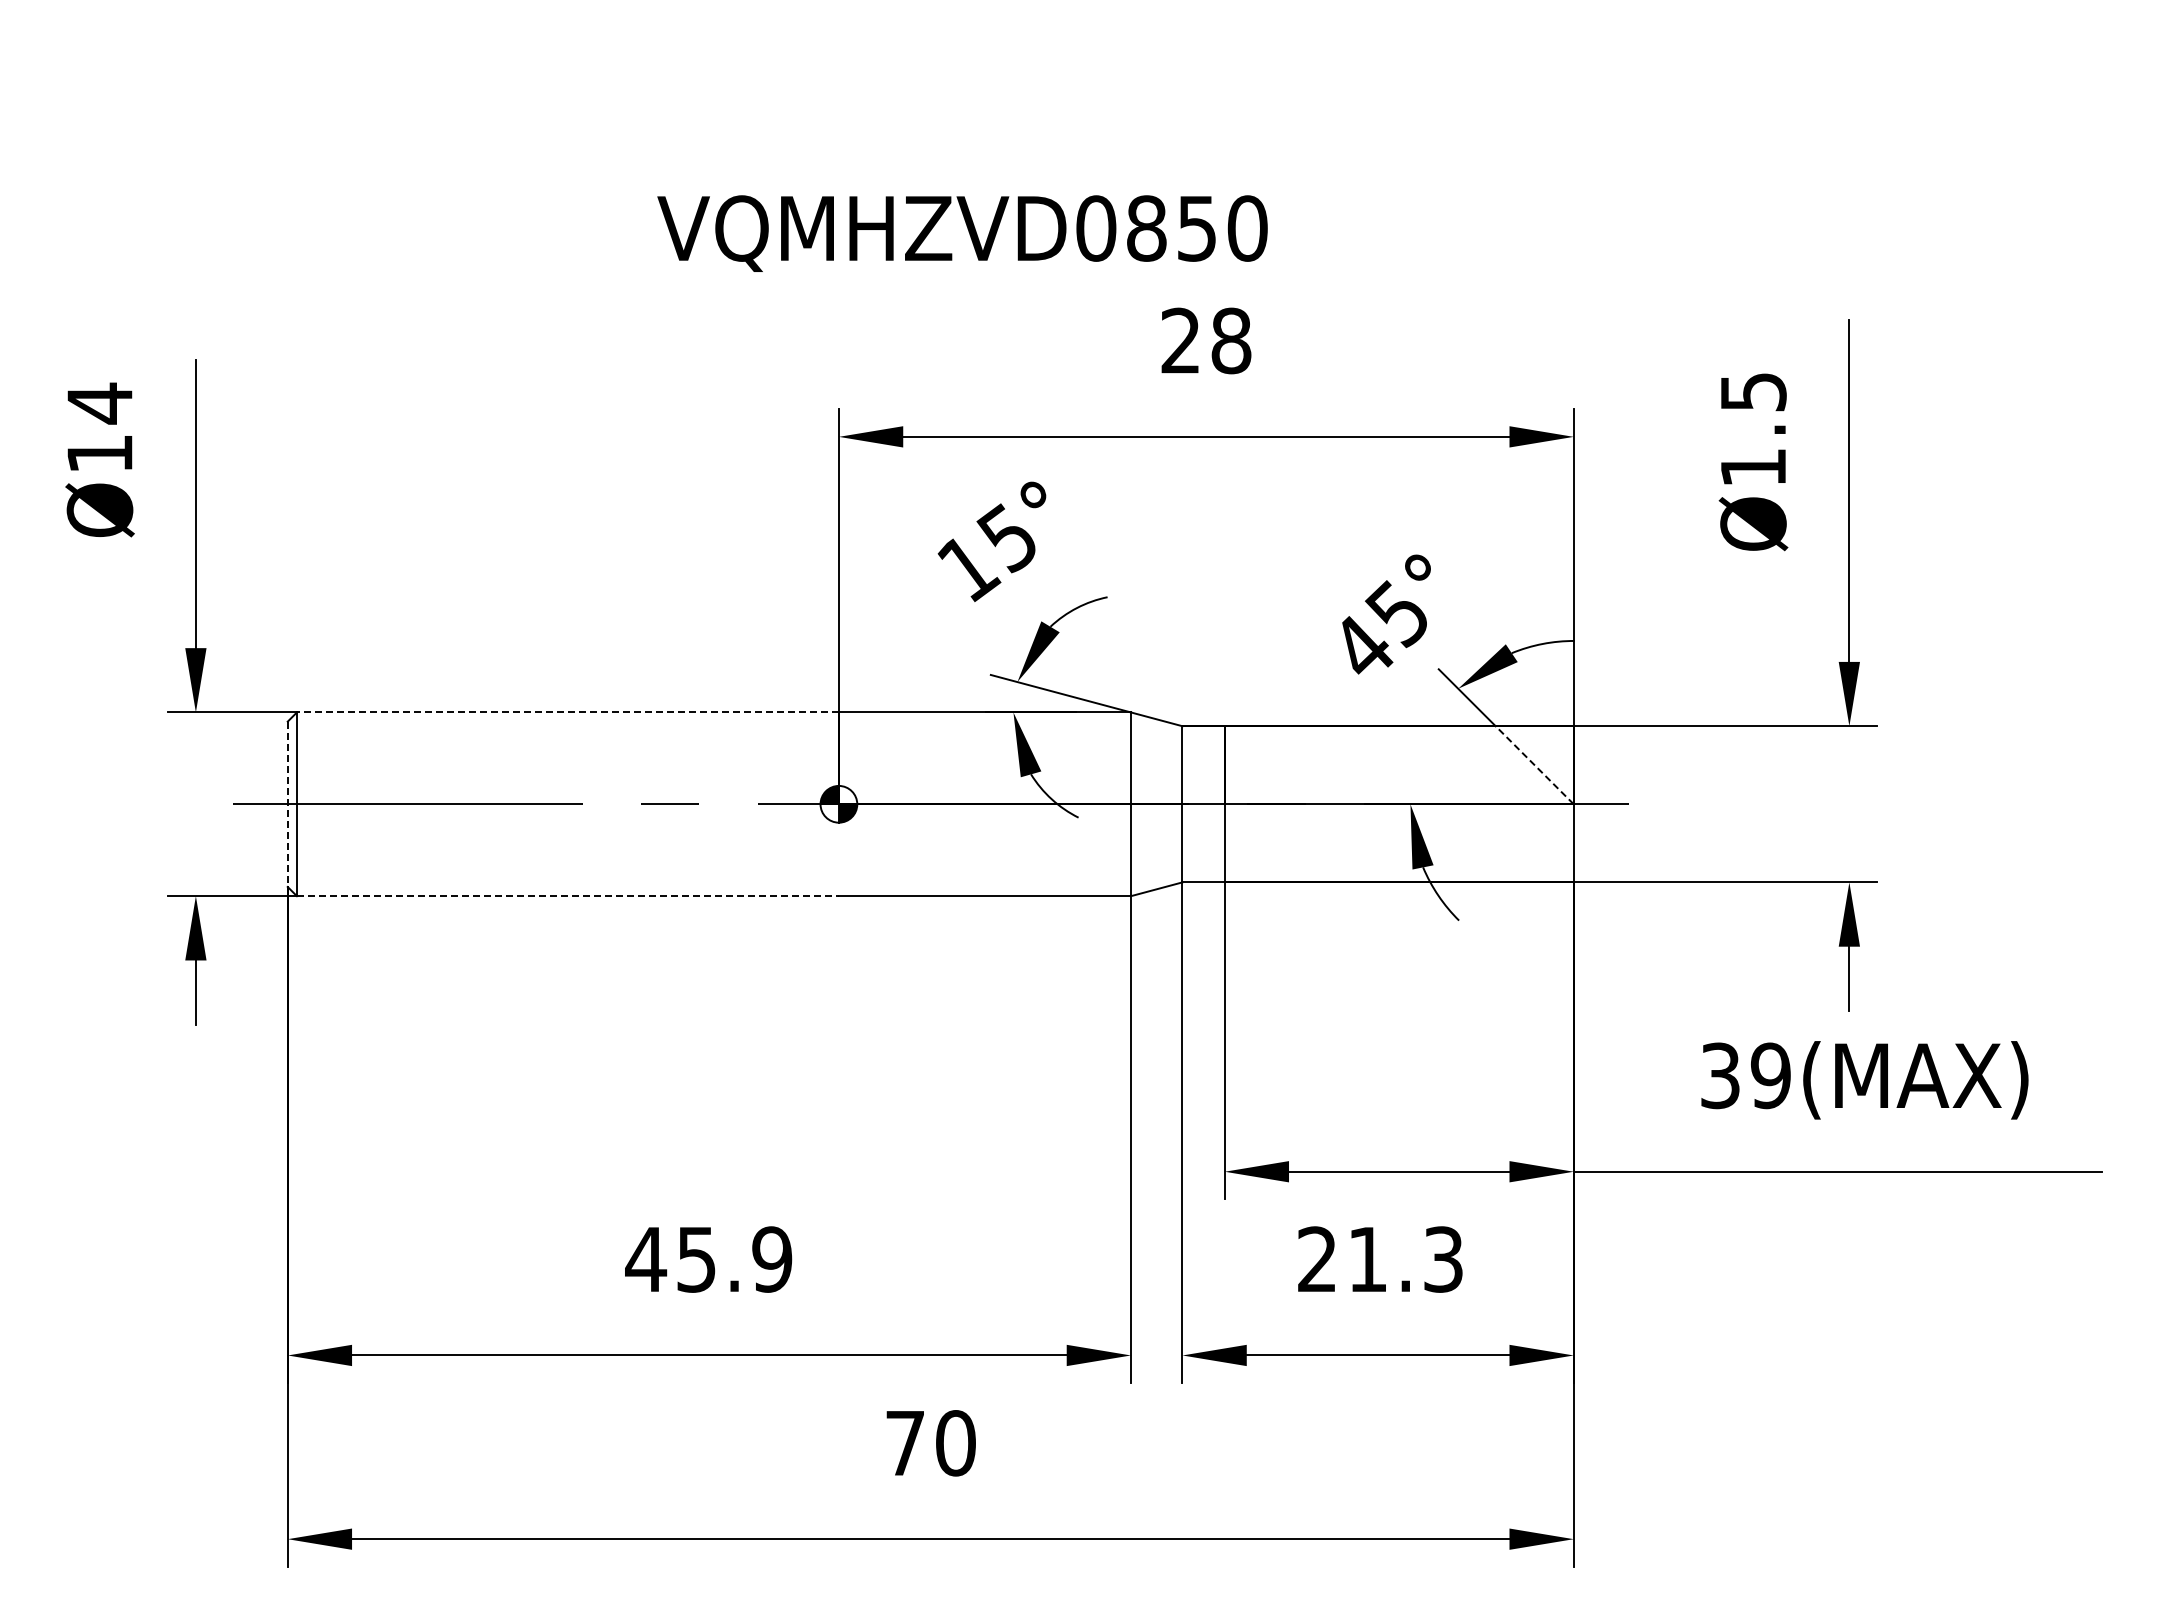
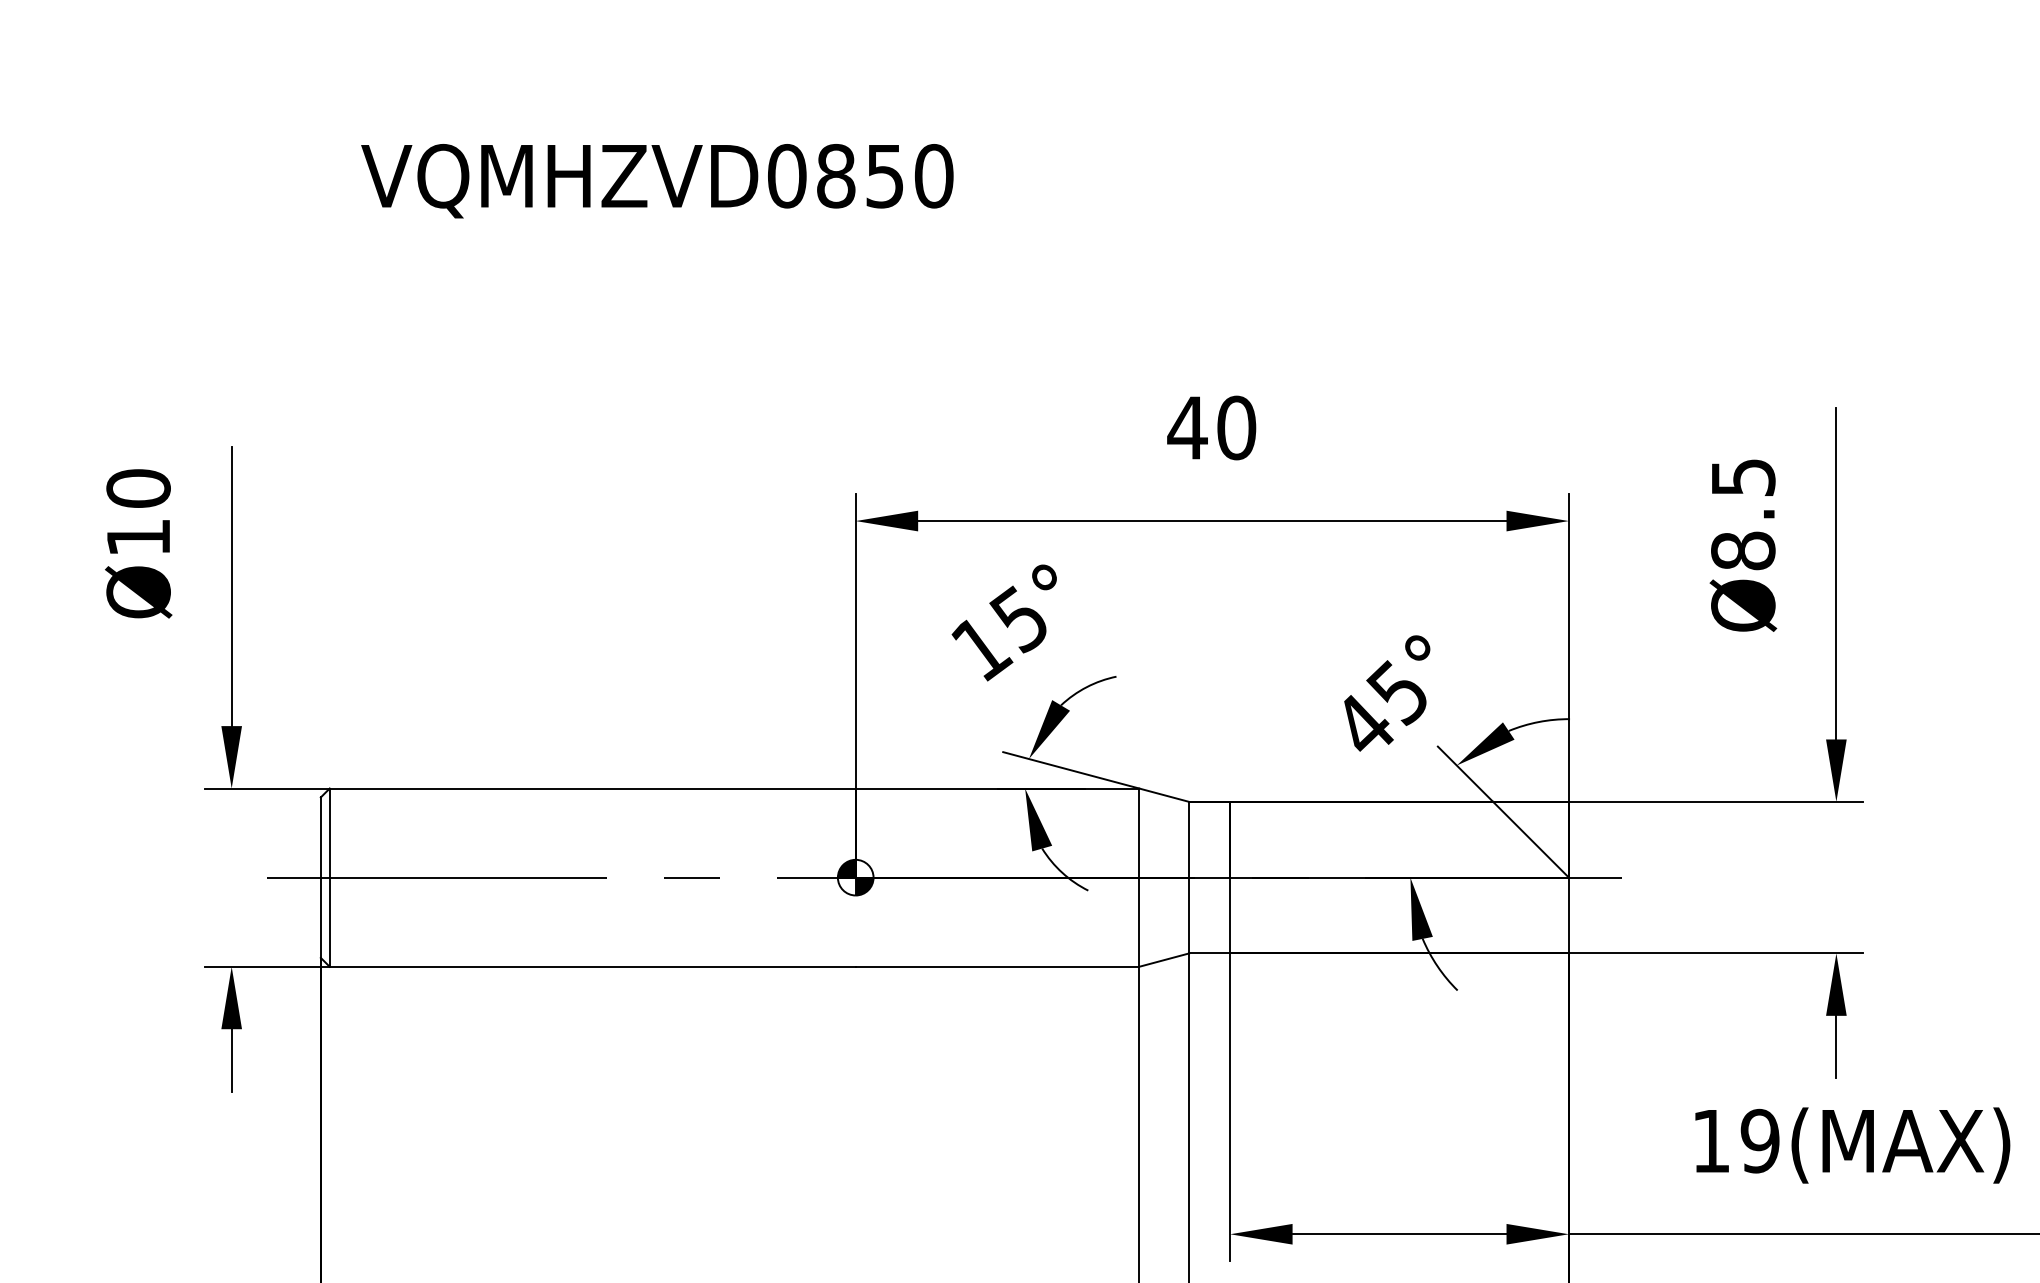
text: (962, 233) -> (657, 181), moved
text: (1205, 340) -> (1211, 427), 28 -> 40
text: (99, 403) -> (138, 488), Ø14 -> Ø10
text: (1753, 467) -> (1743, 550), Ø1.5 -> Ø8.5
line: (567, 712) -> (592, 788), dashed -> solid
line: (1534, 764) -> (1530, 839), dashed -> solid
line: (287, 804) -> (320, 877), dashed -> solid
line: (567, 896) -> (592, 967), dashed -> solid
text: (1720, 1075) -> (1711, 1140), 39(MAX) -> 19(MAX)

